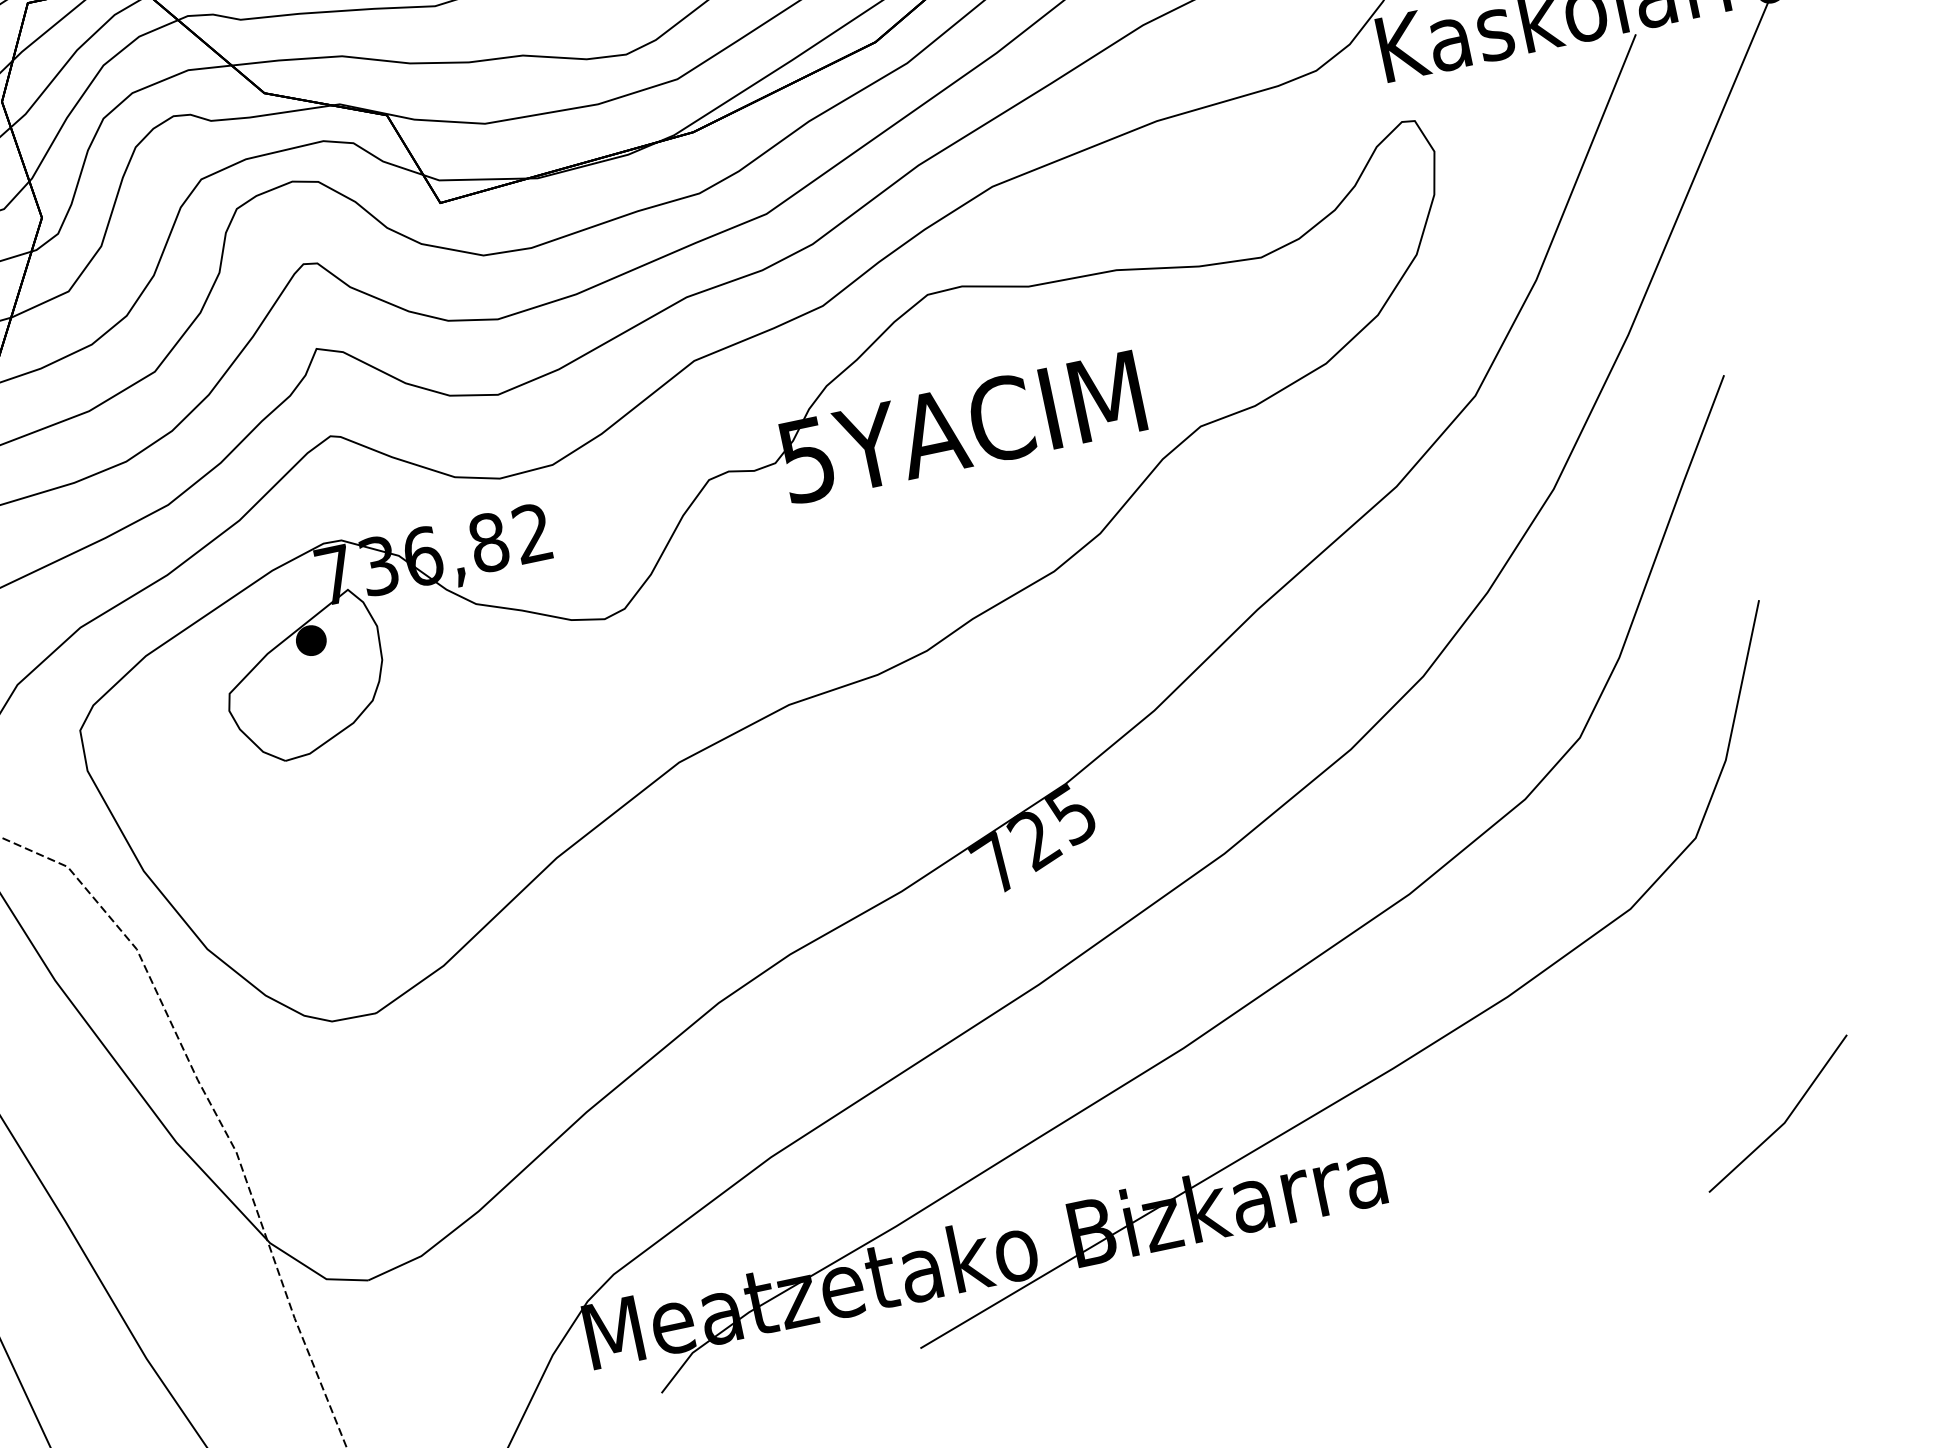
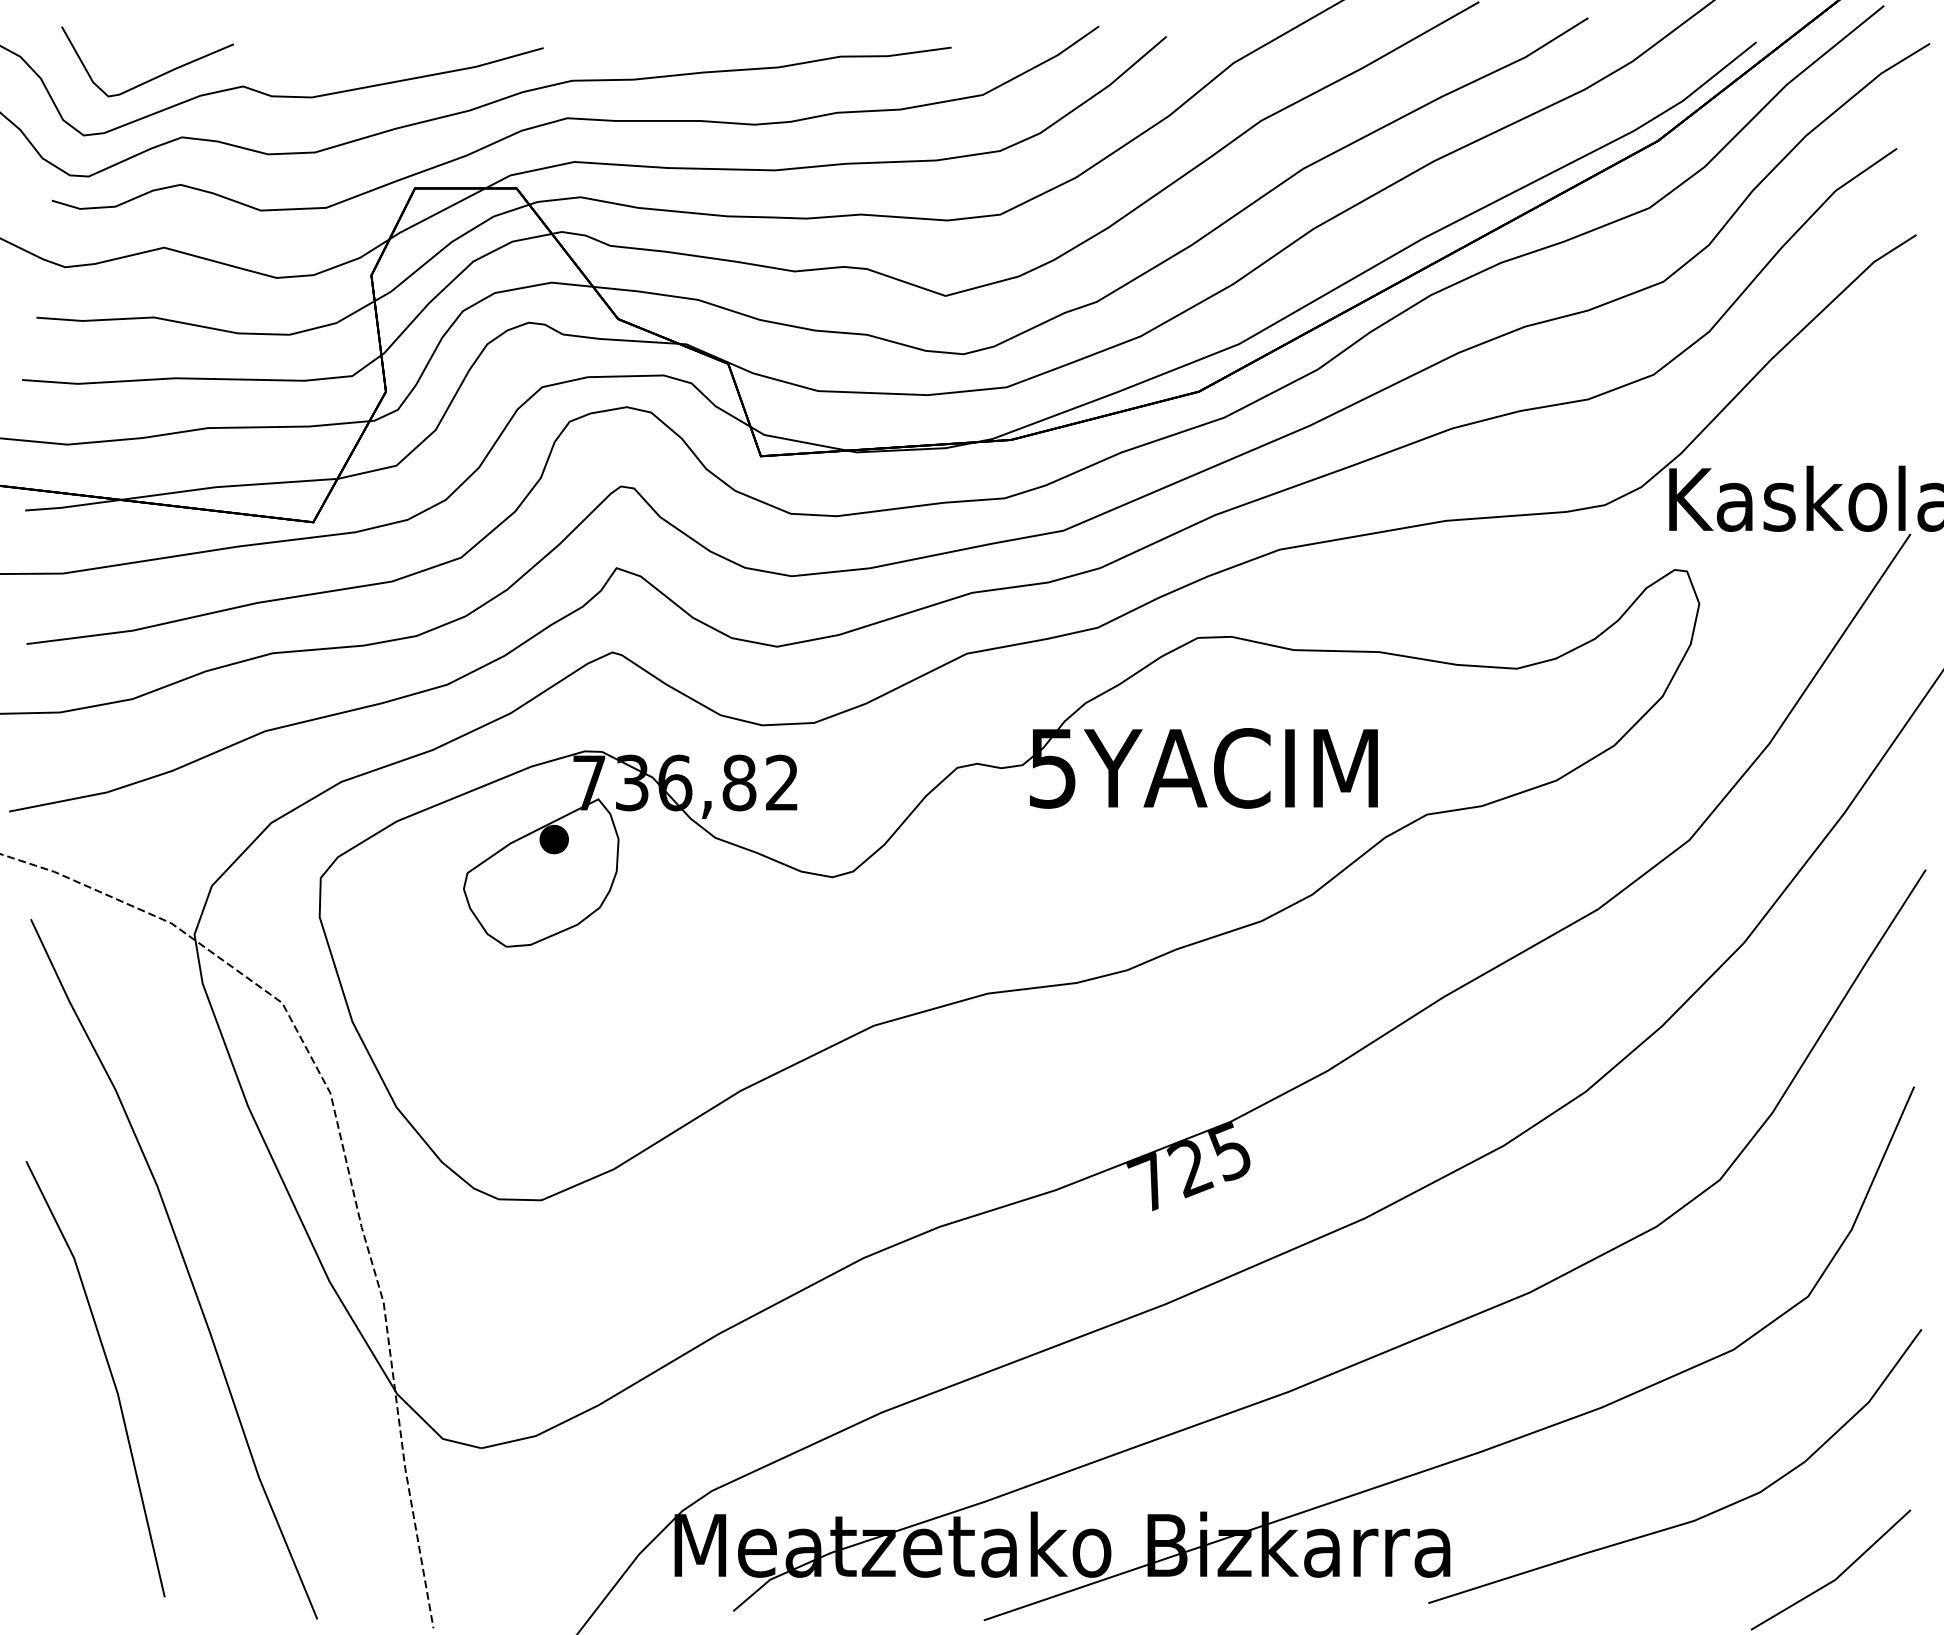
curve: (1629, 1089) -> (1696, 1518), added

